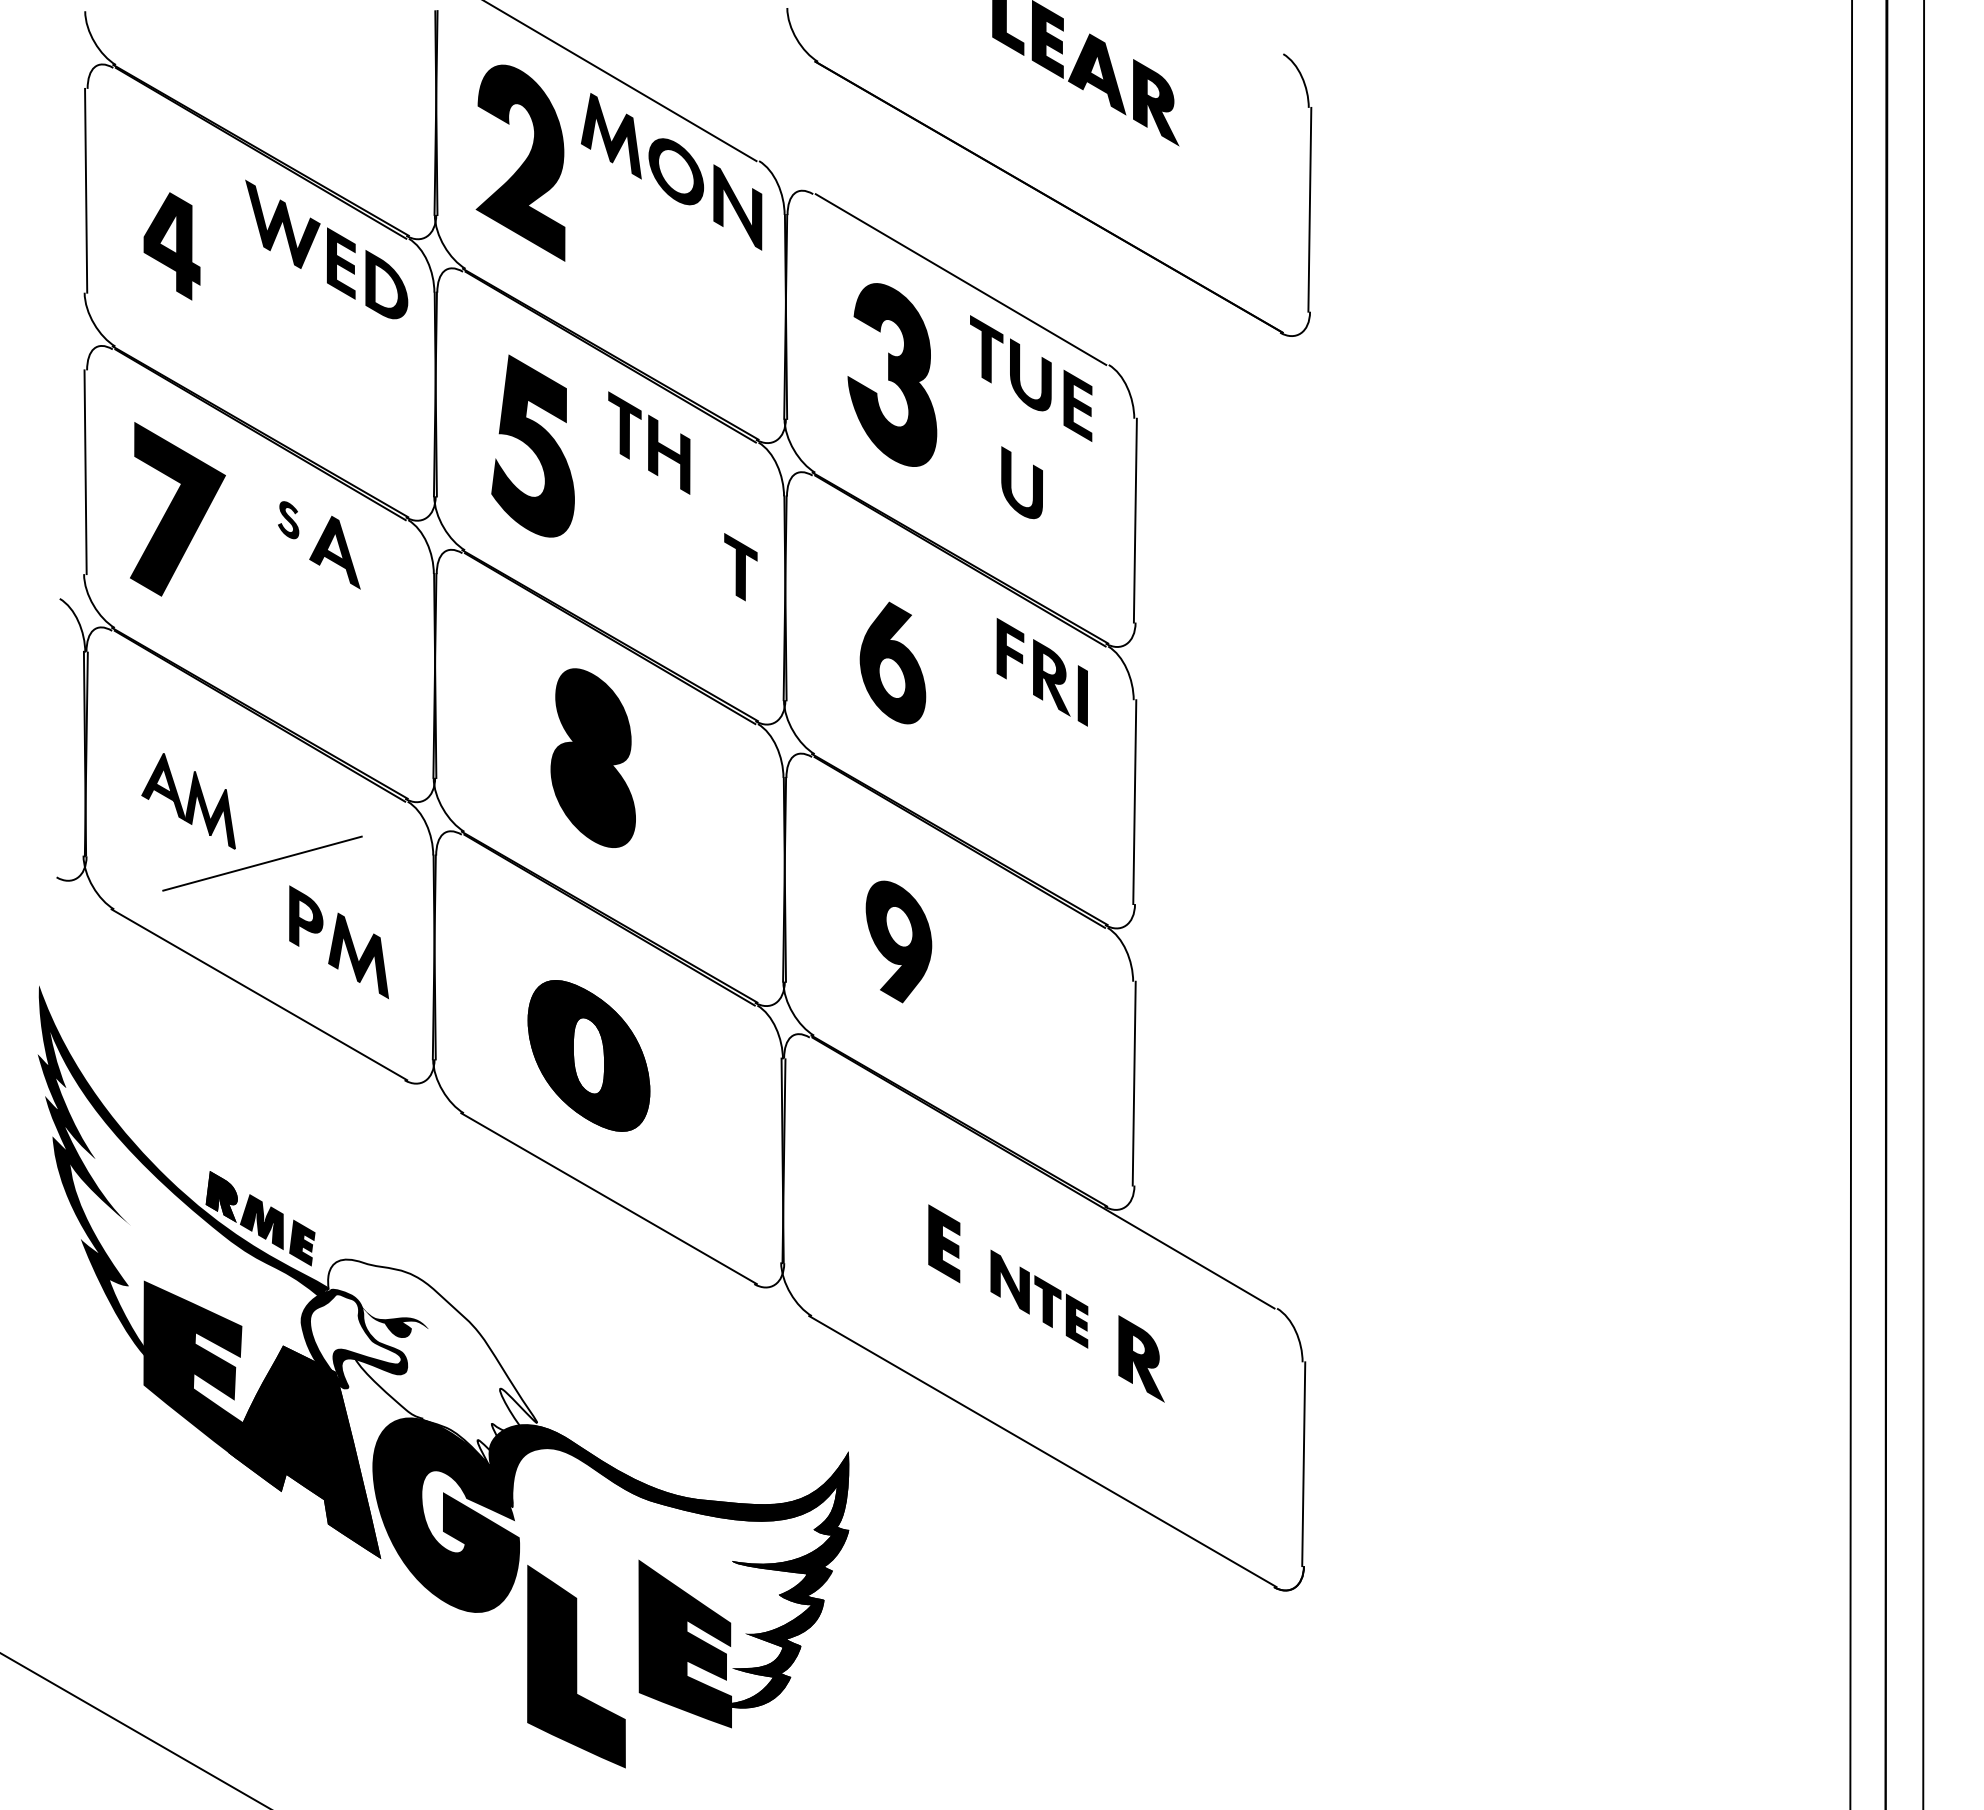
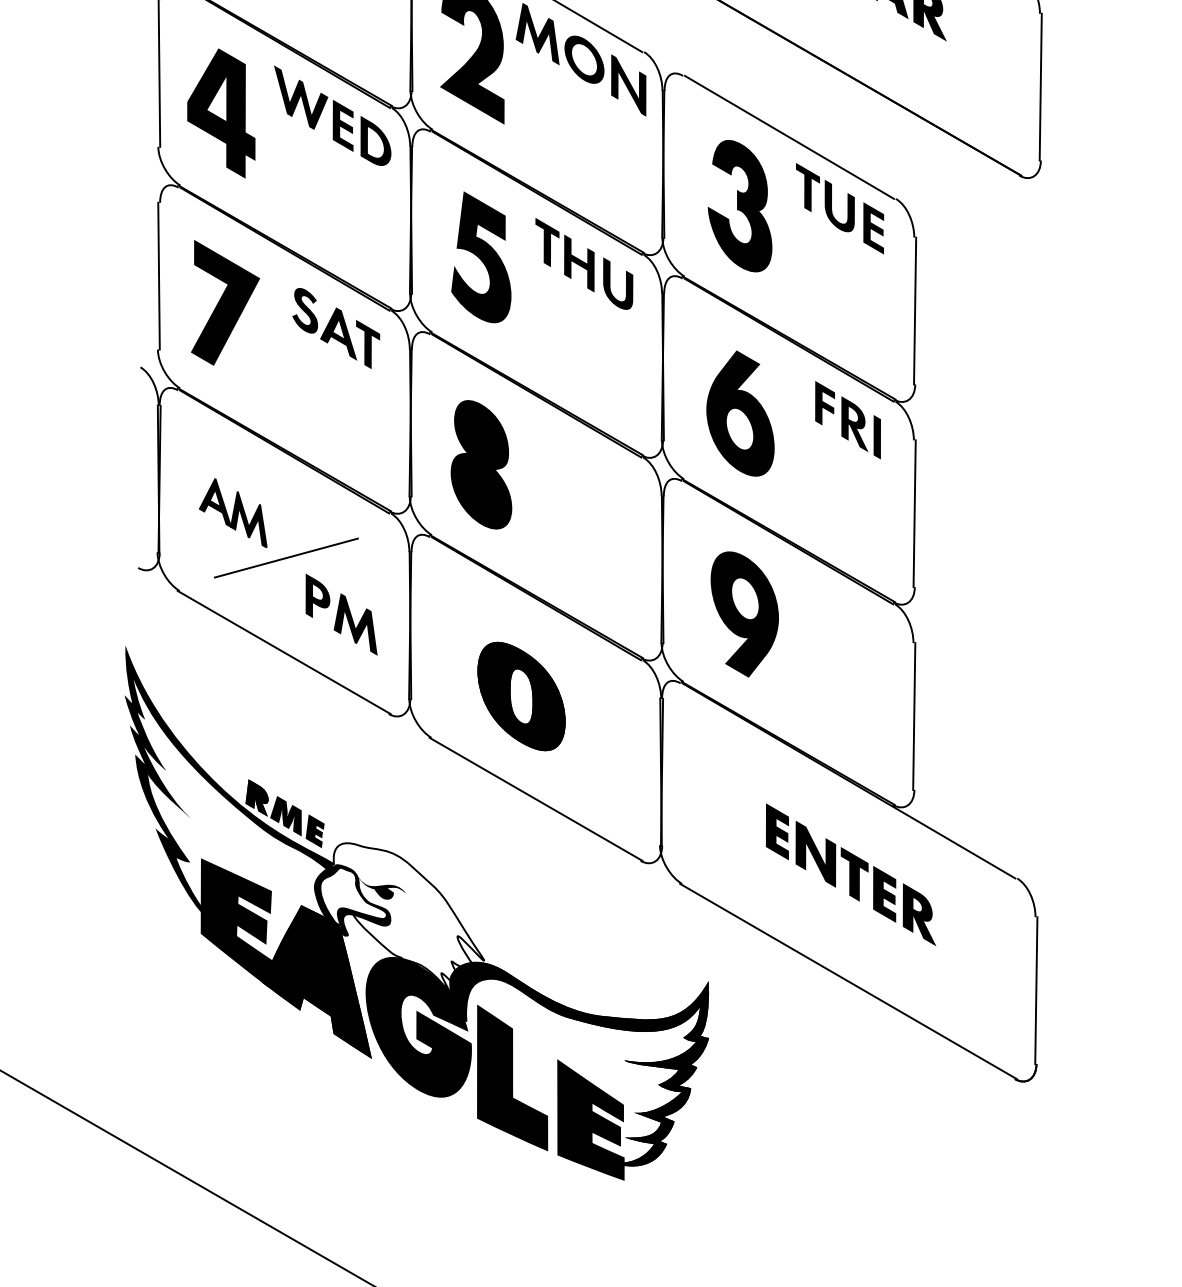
part: (171, 246) -> (220, 113), size x1.67
part: (1011, 482) -> (610, 283), moved
part: (288, 519) -> (305, 310), size x1.67
part: (740, 567) -> (367, 344), moved
part: (892, 662) -> (740, 413), size x1.43
part: (592, 757) -> (480, 464), moved
part: (898, 941) -> (744, 614), size x1.43
part: (1039, 1298) -> (846, 871), size x1.43
part: (576, 1666) -> (512, 1077), moved

